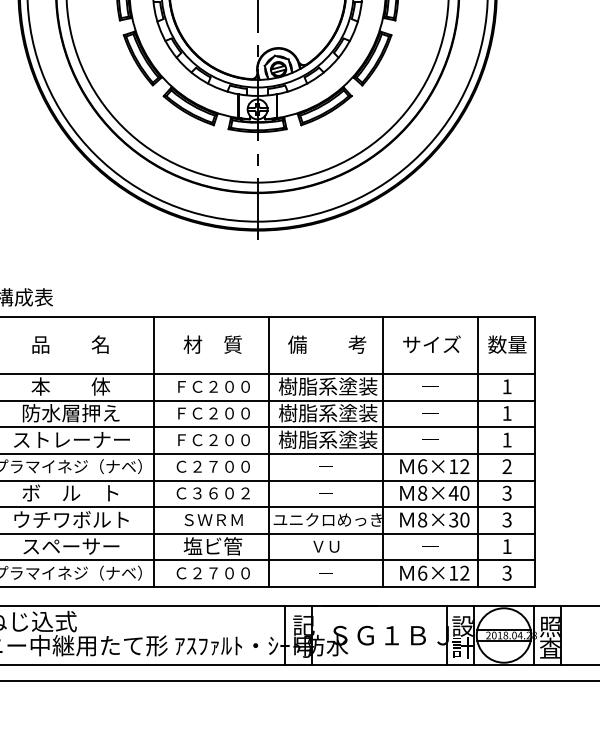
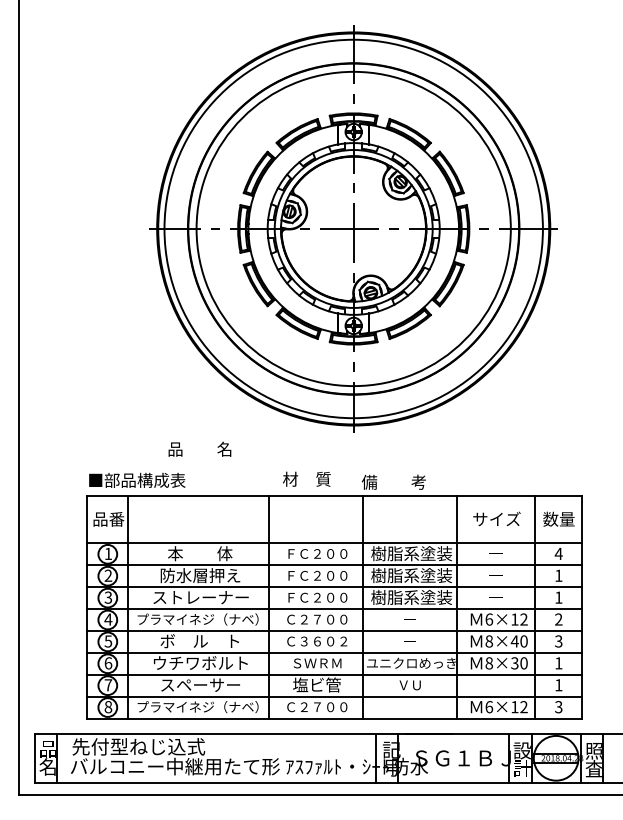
text: (69, 343) -> (199, 448), moved
text: (212, 343) -> (306, 478), moved
text: (326, 343) -> (393, 481), moved
text: (506, 386) -> (558, 553), 1 -> 4
text: (506, 520) -> (558, 663), 3 -> 1

